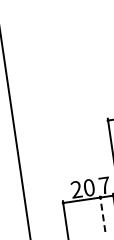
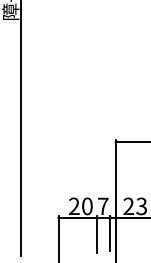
line: (103, 213) -> (97, 234), dashed -> solid

